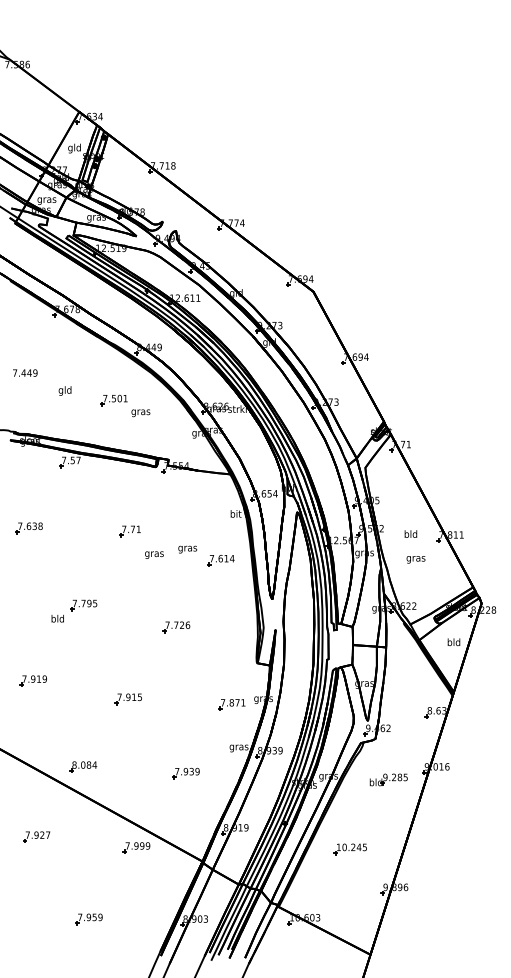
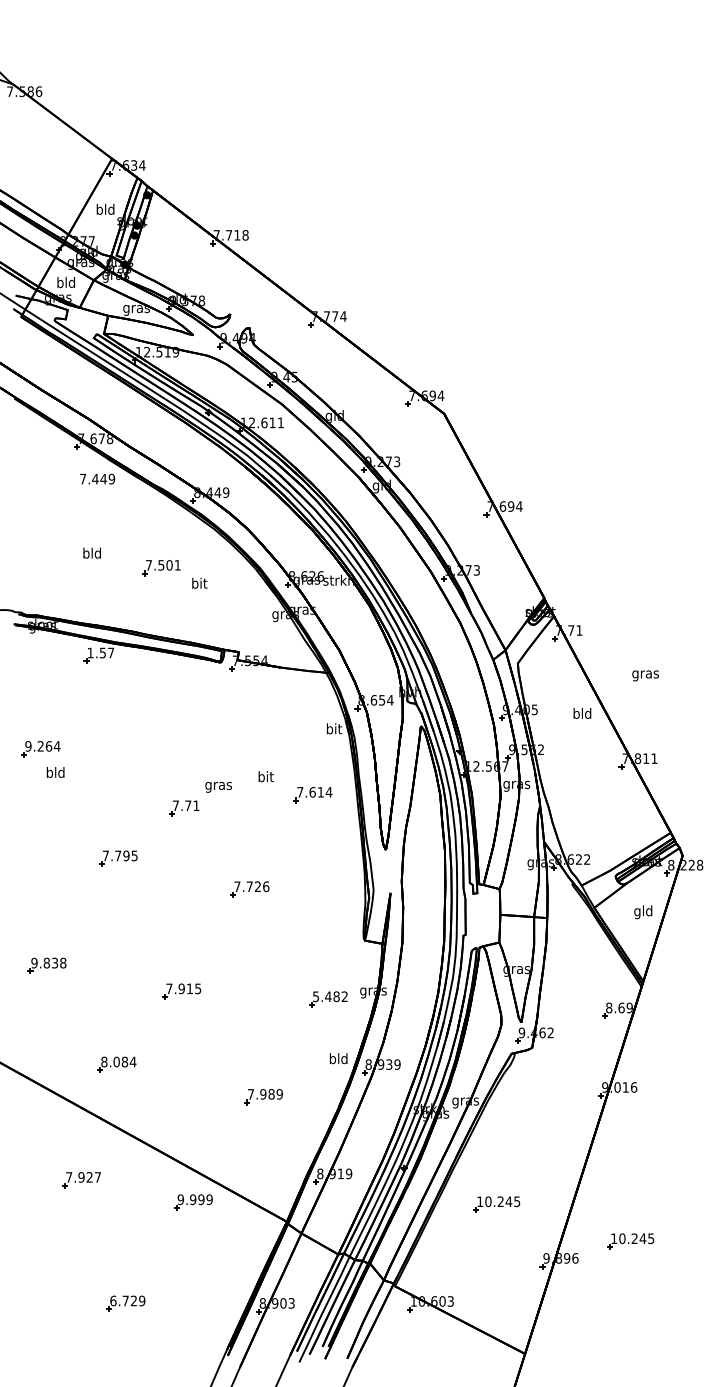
text: (70, 148) -> (99, 210), gld -> bld
text: (47, 199) -> (66, 283), gras -> bld
text: (25, 372) -> (97, 478), moved
text: (61, 390) -> (86, 554), gld -> bld
text: (140, 412) -> (199, 584), gras -> bit
text: (64, 460) -> (90, 652), 7.57 -> 1.57
text: (30, 526) -> (42, 746), 7.638 -> 9.264
part: (130, 531) -> (184, 808), moved
text: (410, 534) -> (582, 713), moved
text: (187, 548) -> (265, 777), gras -> bit
text: (415, 559) -> (645, 675), moved
text: (57, 618) -> (55, 772), moved
text: (449, 643) -> (637, 912), bld -> gld
text: (34, 678) -> (48, 962), 7.919 -> 9.838
text: (233, 702) -> (330, 996), 7.871 -> 5.482
text: (444, 710) -> (629, 1007), 8.63 -> 8.69
text: (238, 747) -> (338, 1059), gras -> bld
part: (83, 766) -> (116, 1064), moved
text: (191, 771) -> (271, 1094), 7.939 -> 7.989
part: (388, 779) -> (550, 1105), removed
part: (36, 837) -> (81, 1180), moved
text: (127, 845) -> (180, 1199), 7.999 -> 9.999
part: (444, 875) -> (630, 1241), added
text: (87, 917) -> (123, 1300), 7.959 -> 6.729

